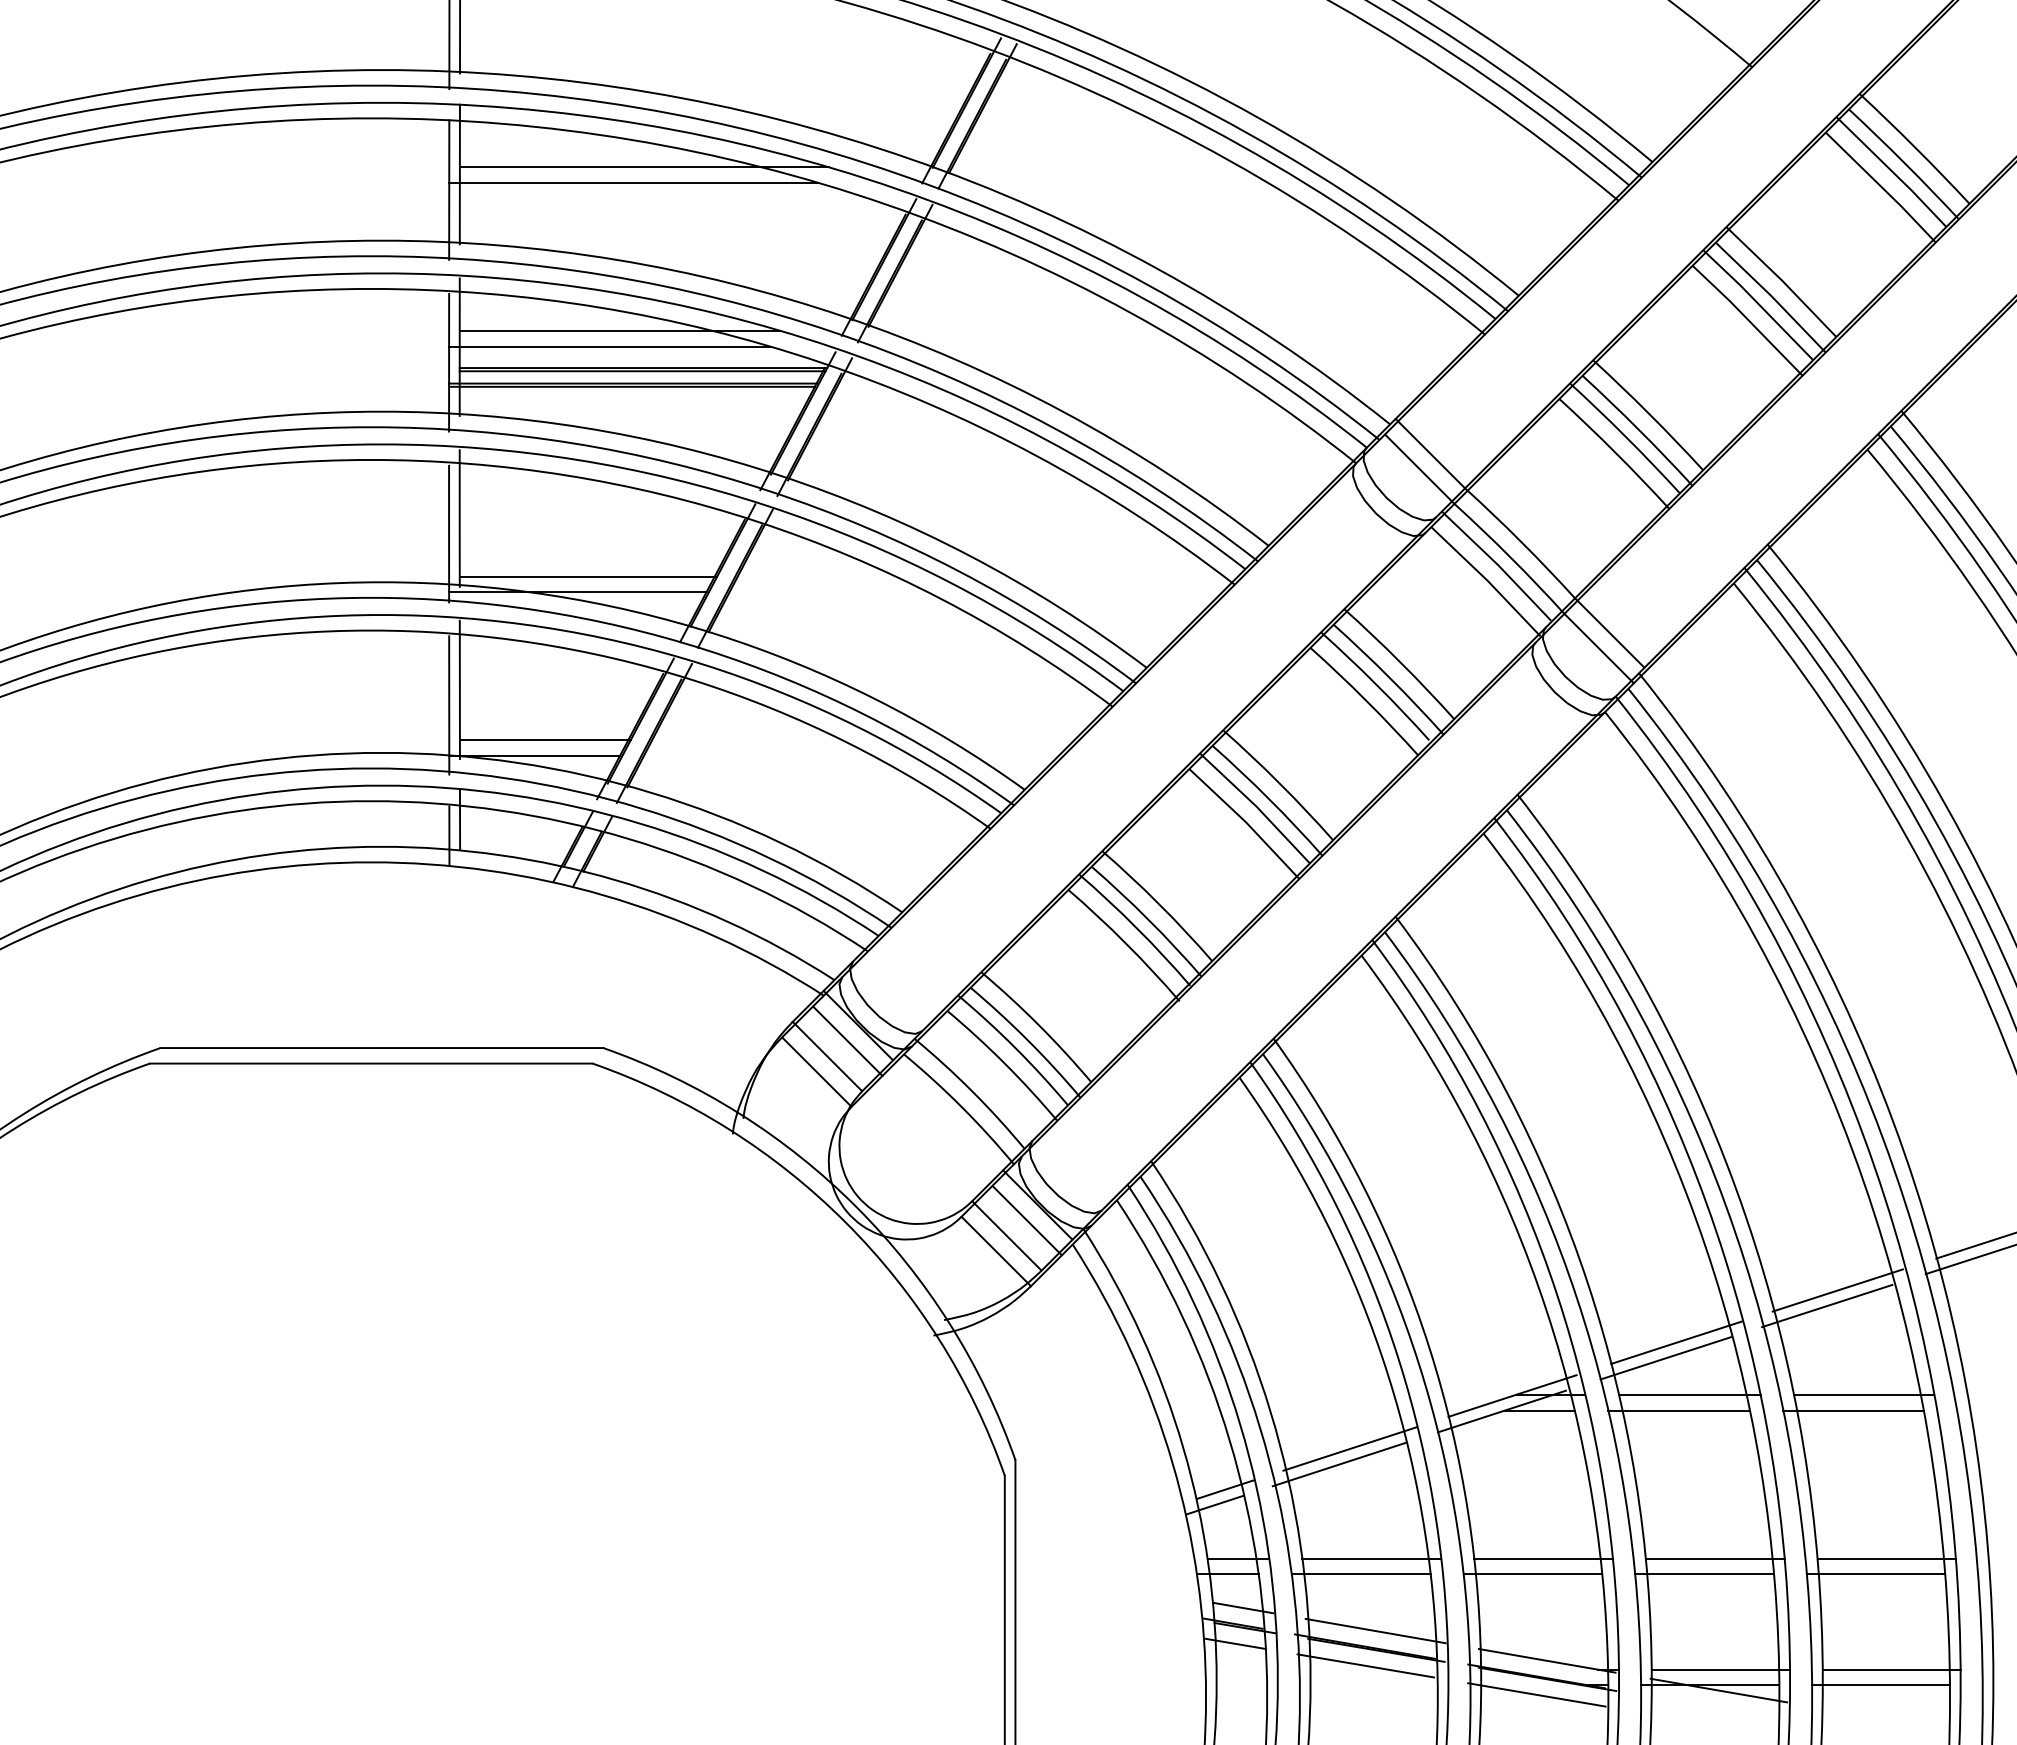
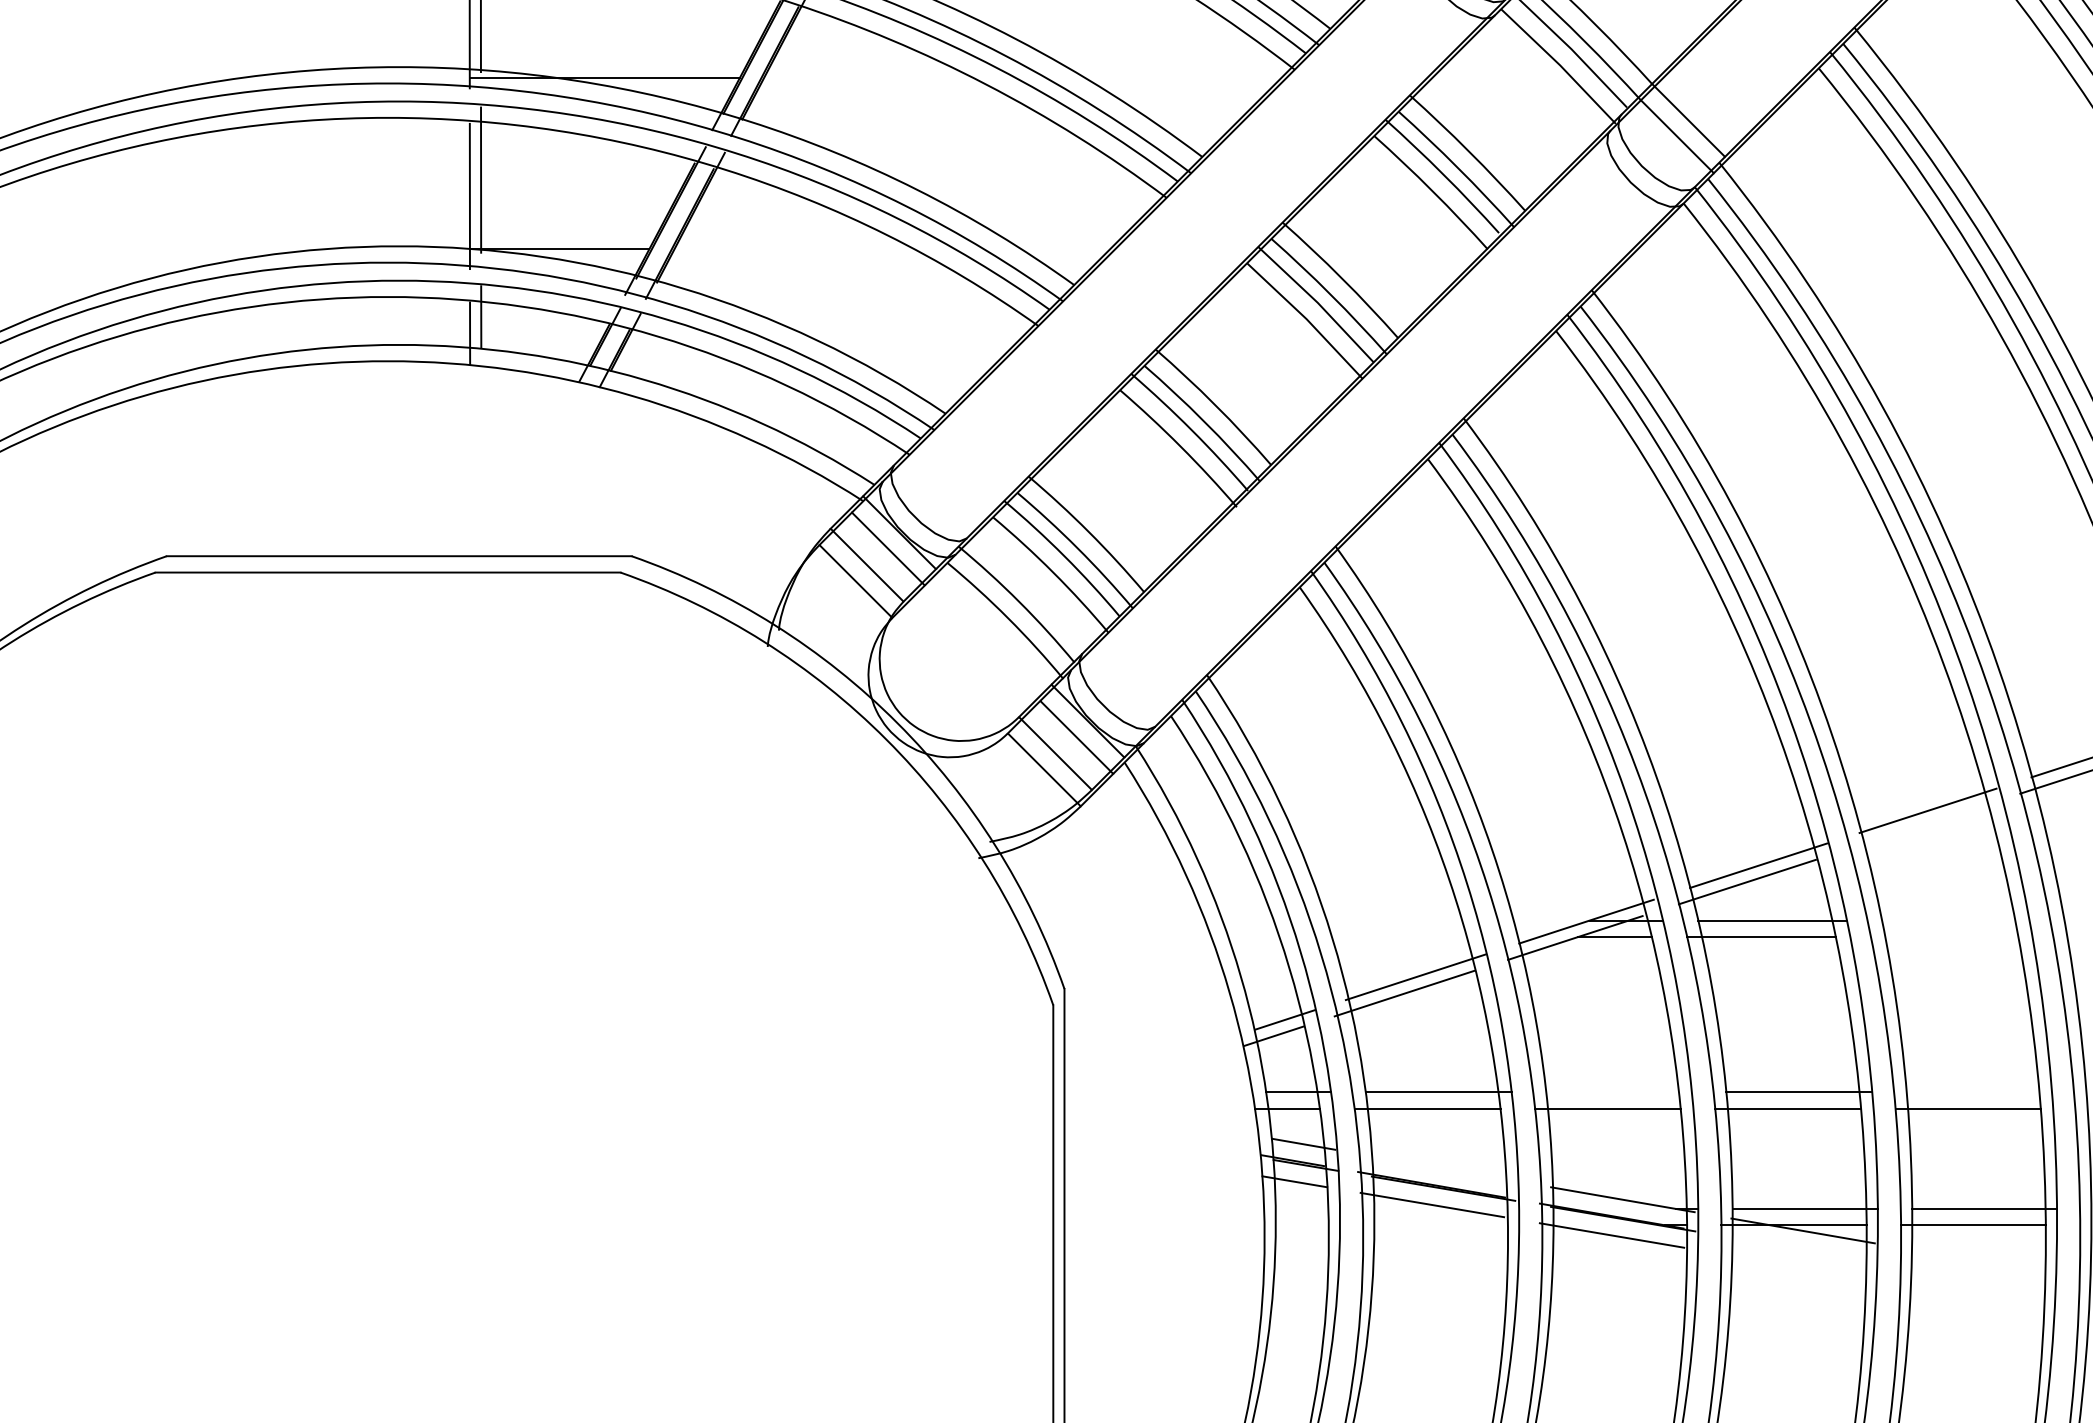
line: (588, 576) -> (616, 61), removed
line: (544, 740) -> (569, 233), removed
line: (1826, 1305) -> (1916, 826), removed
line: (1864, 1395) -> (1956, 921), removed
line: (1853, 1410) -> (1944, 936), removed
line: (1543, 1558) -> (1618, 1092), removed
line: (1886, 1558) -> (1979, 1092), removed
line: (1375, 1630) -> (1442, 1167), removed

